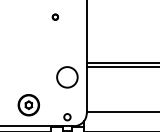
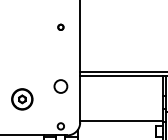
part: (55, 16) -> (60, 26), moved
circle: (67, 77) -> (60, 86), size x0.62
part: (29, 105) -> (22, 99), moved

